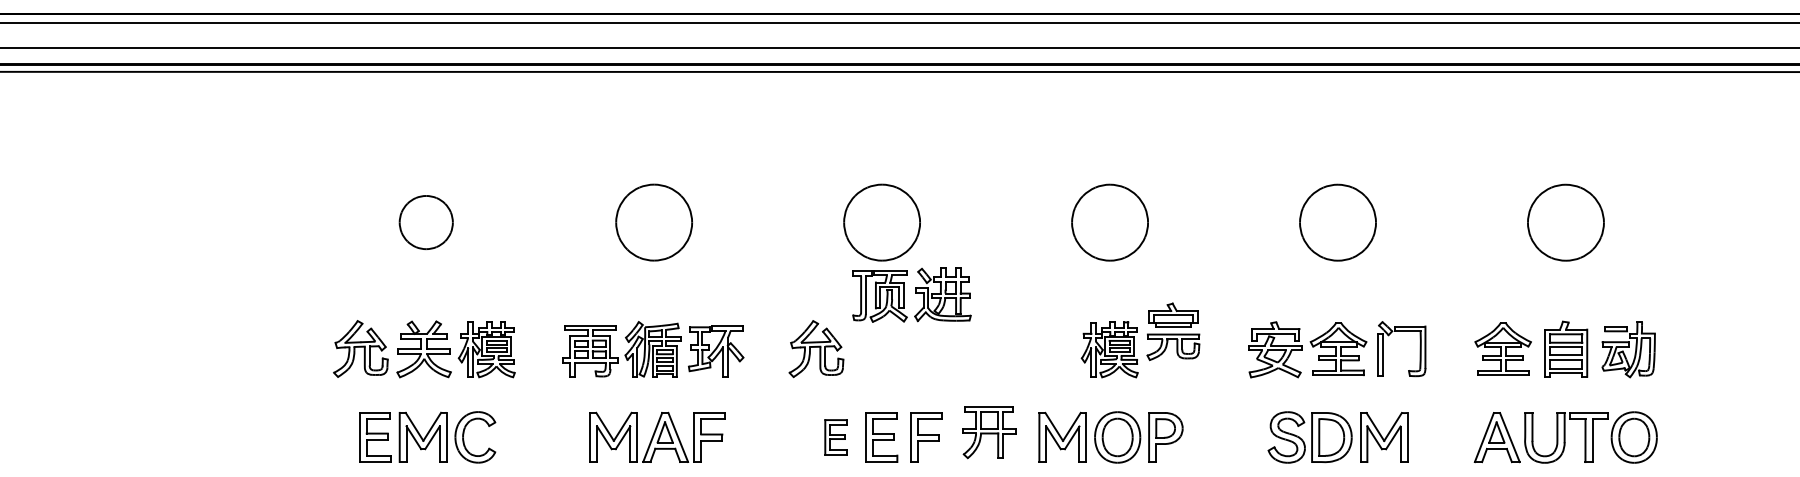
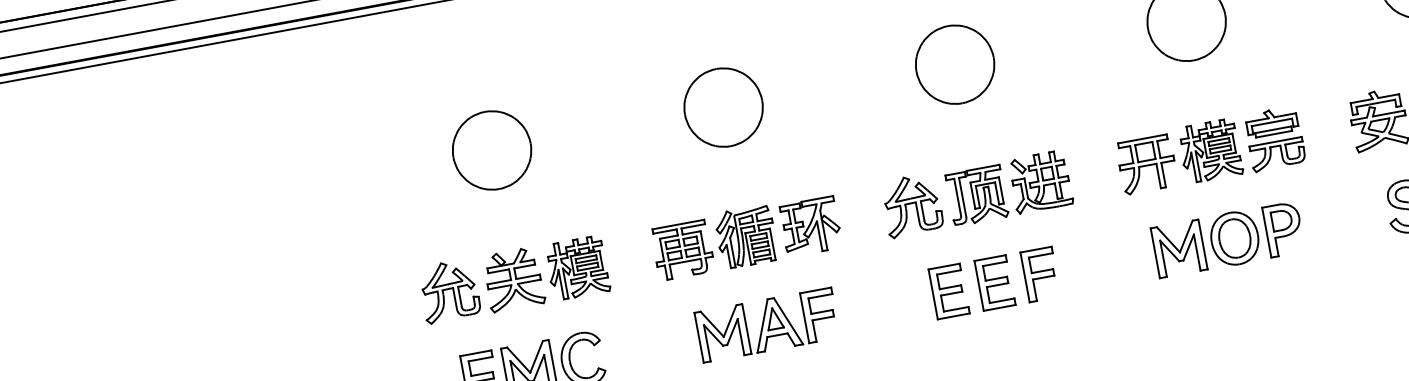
part: (426, 222) -> (492, 150), size x1.43
part: (911, 294) -> (1008, 188), moved
part: (1173, 331) -> (1274, 138), moved
part: (989, 432) -> (1147, 164), moved
part: (835, 436) -> (948, 290), size x1.43

